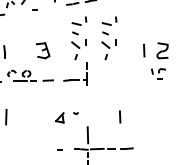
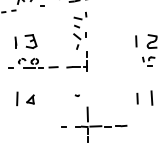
part: (109, 37) -> (106, 30), removed
part: (42, 50) -> (30, 41), moved
line: (161, 115) -> (151, 97), added
line: (120, 116) -> (137, 98), moved
part: (59, 117) -> (30, 99), moved

